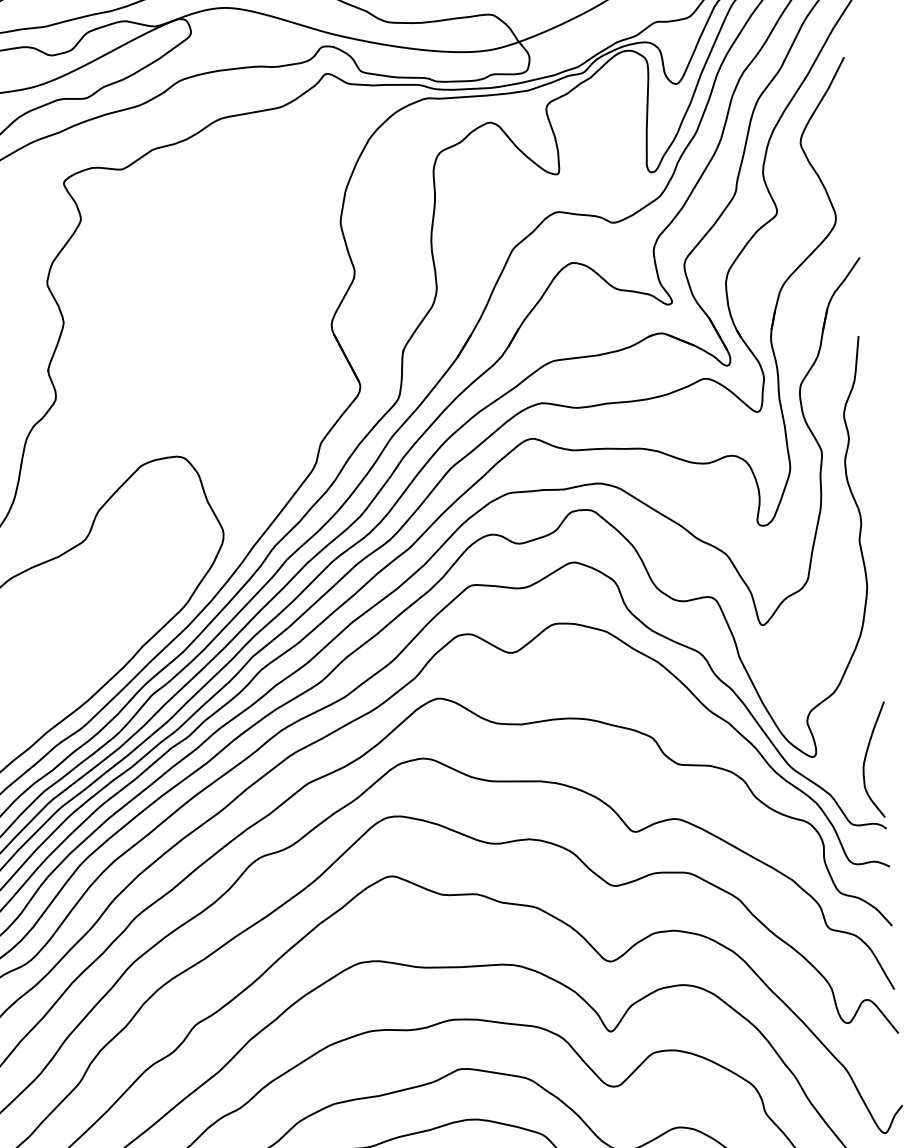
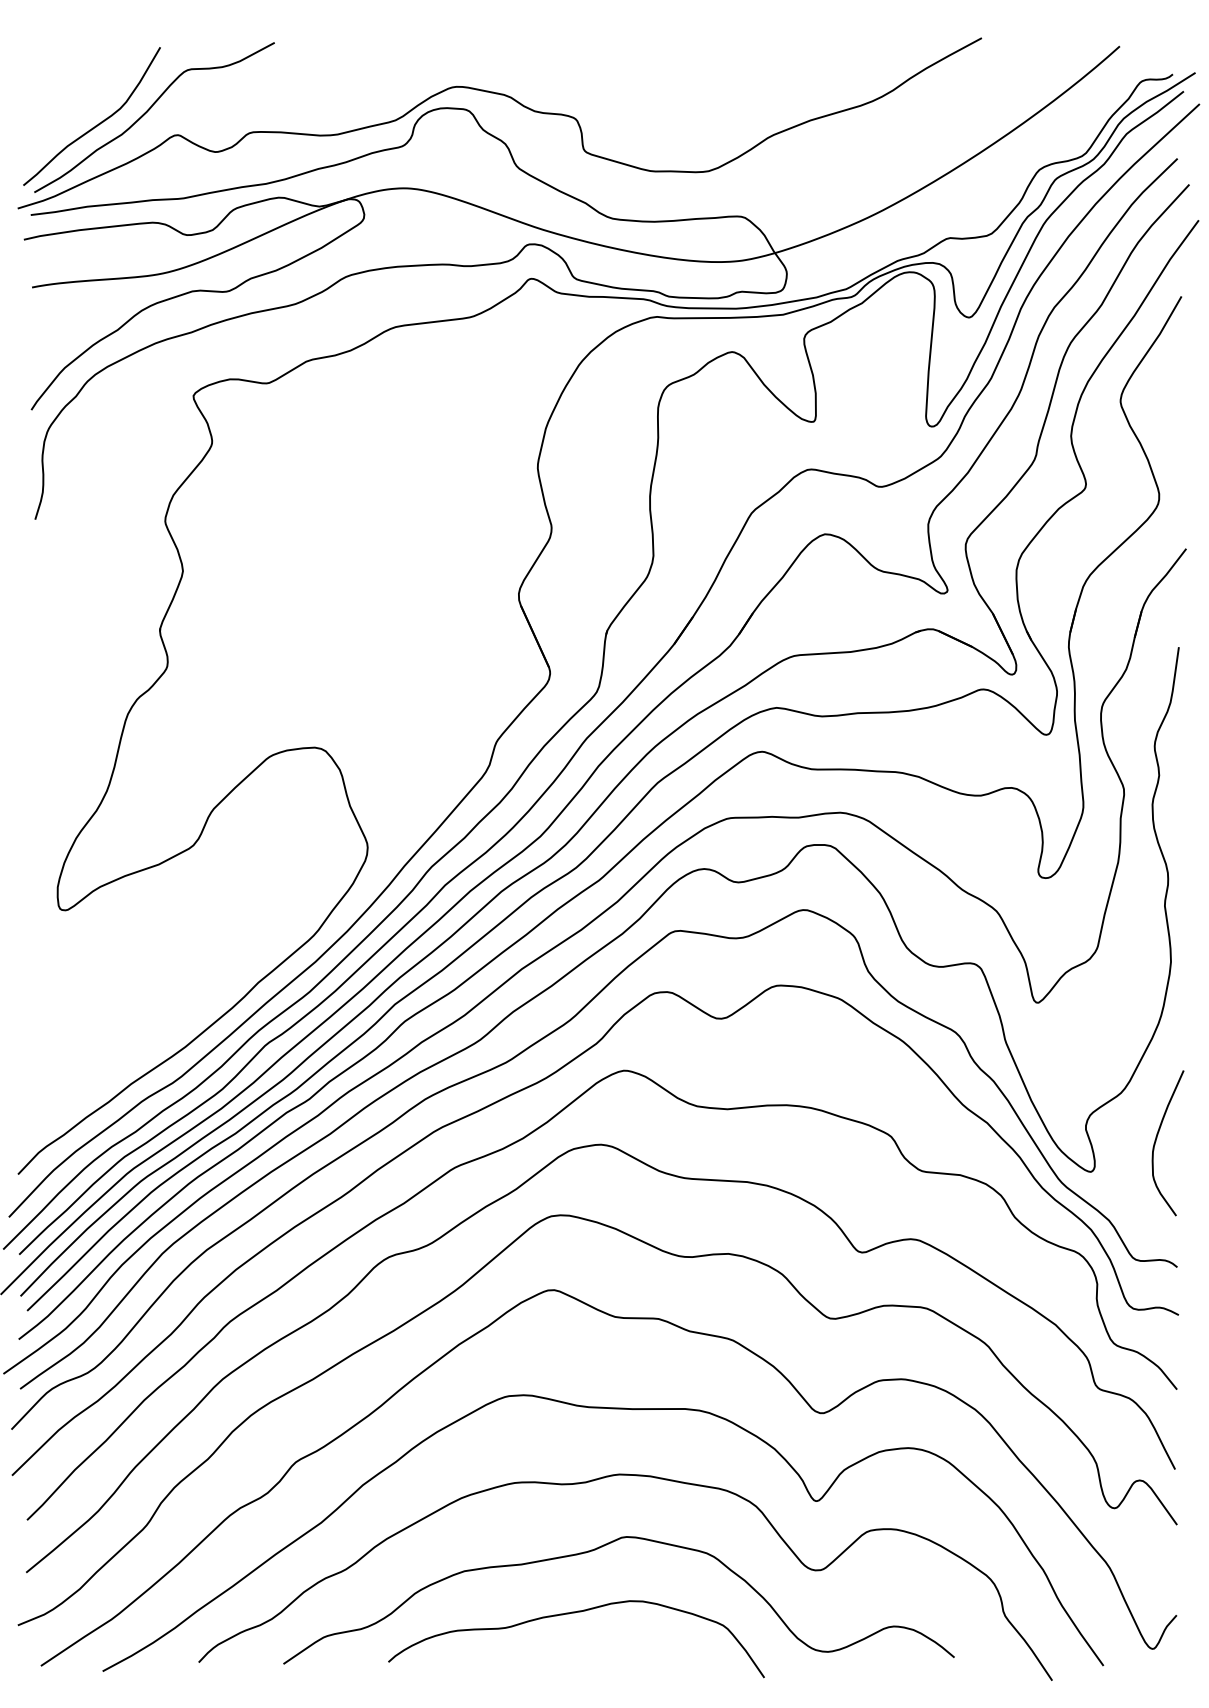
curve: (866, 756) -> (1157, 1138), moved

